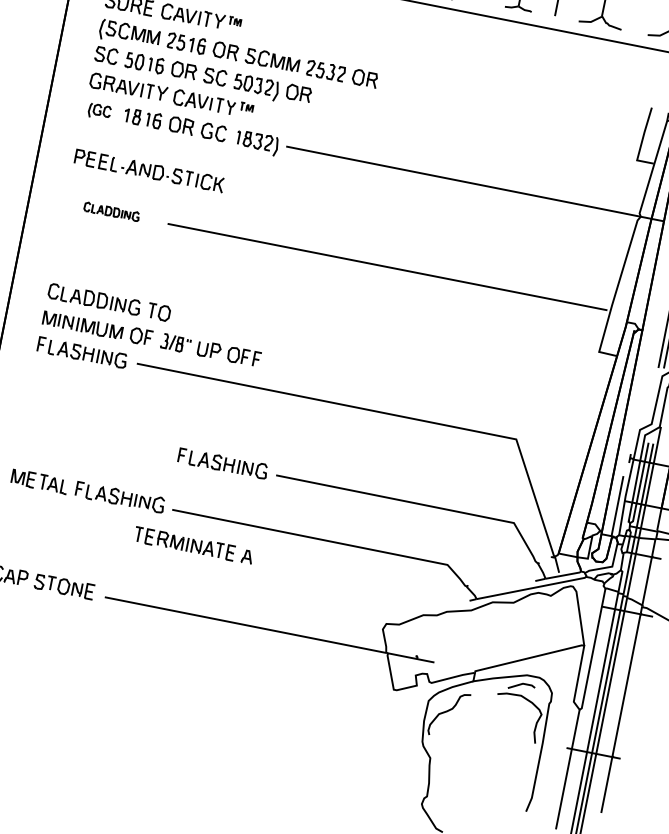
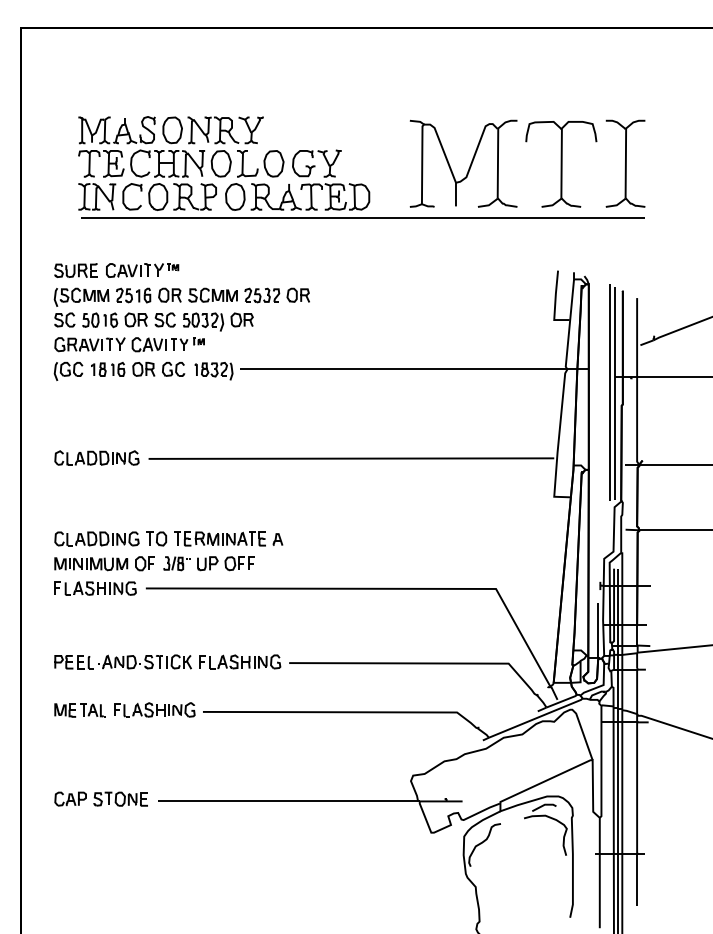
part: (99, 111) -> (68, 371), size x1.43
part: (148, 170) -> (122, 661), moved
part: (111, 211) -> (96, 457), size x1.67
part: (194, 545) -> (228, 538), moved

